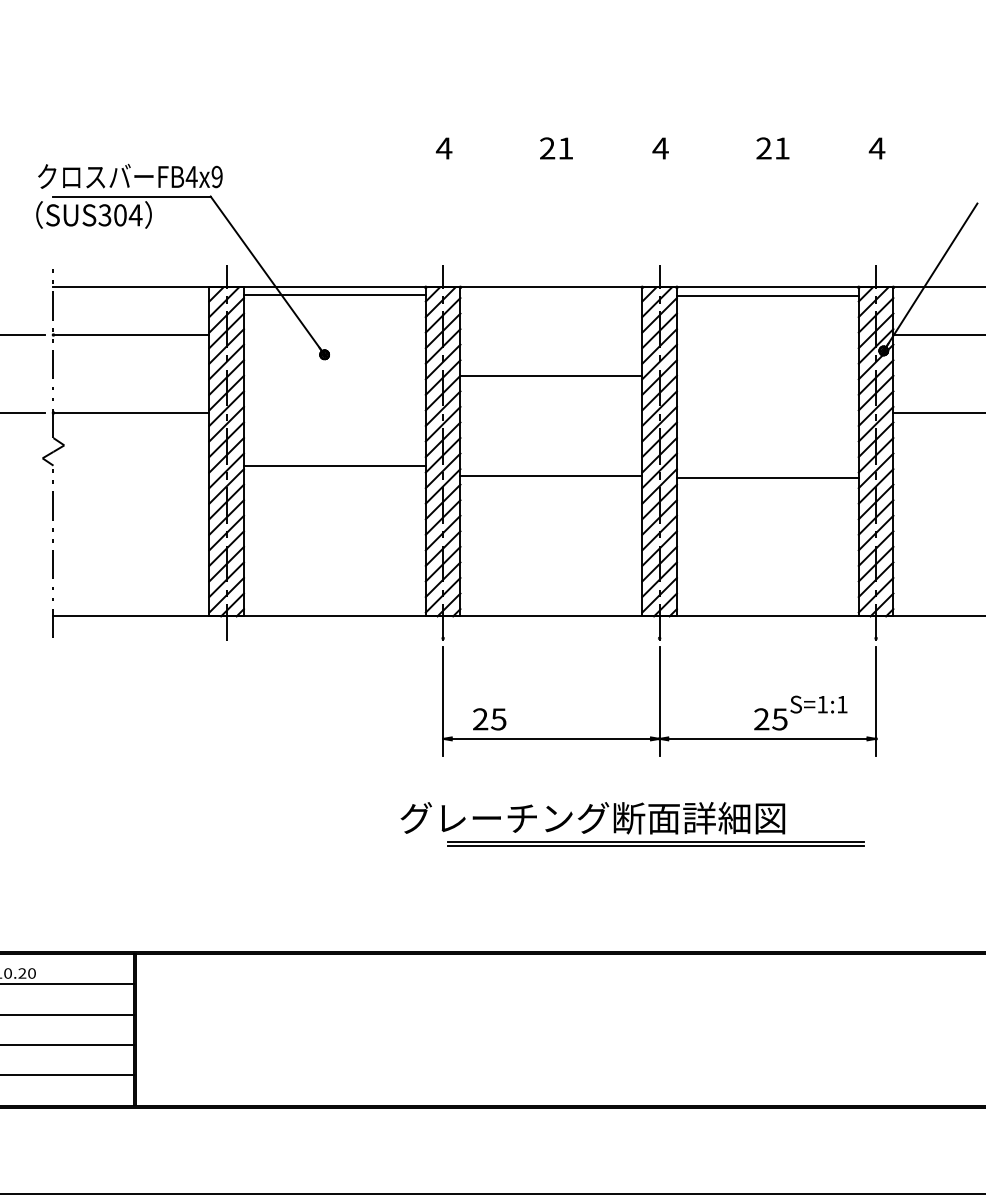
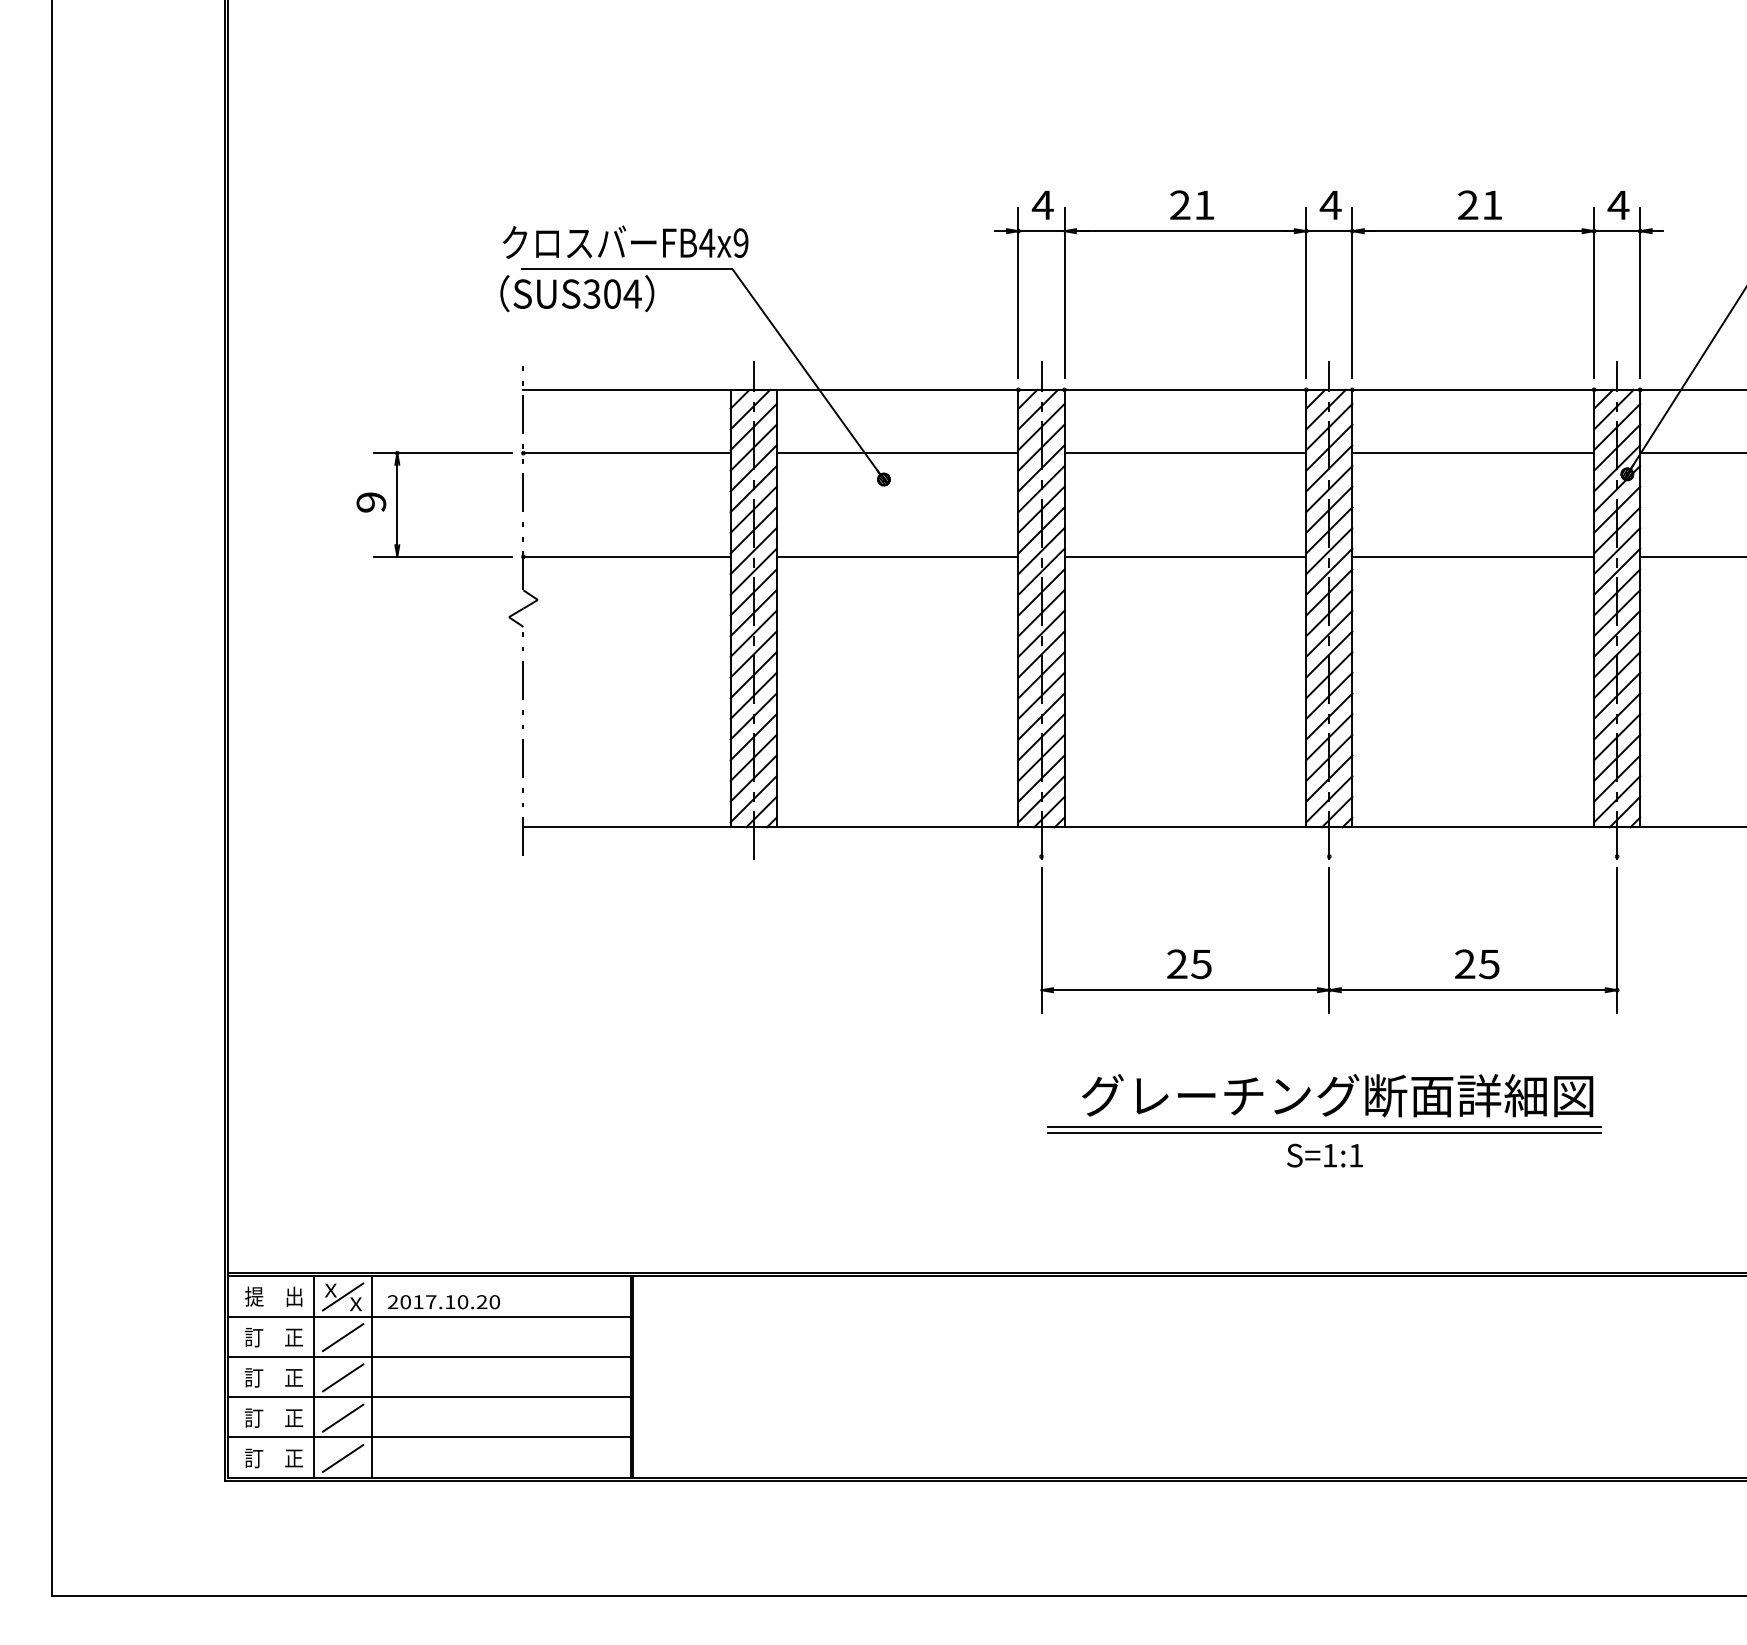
part: (642, 214) -> (1306, 292), added
line: (334, 295) -> (897, 453), moved
line: (768, 296) -> (1473, 453), moved
line: (551, 376) -> (1185, 453), moved
line: (334, 465) -> (897, 556), moved
line: (551, 475) -> (1185, 556), moved
line: (768, 478) -> (1473, 556), moved
text: (818, 704) -> (1324, 1155), moved
text: (489, 719) -> (1189, 964), moved
text: (592, 818) -> (1337, 1095), moved

